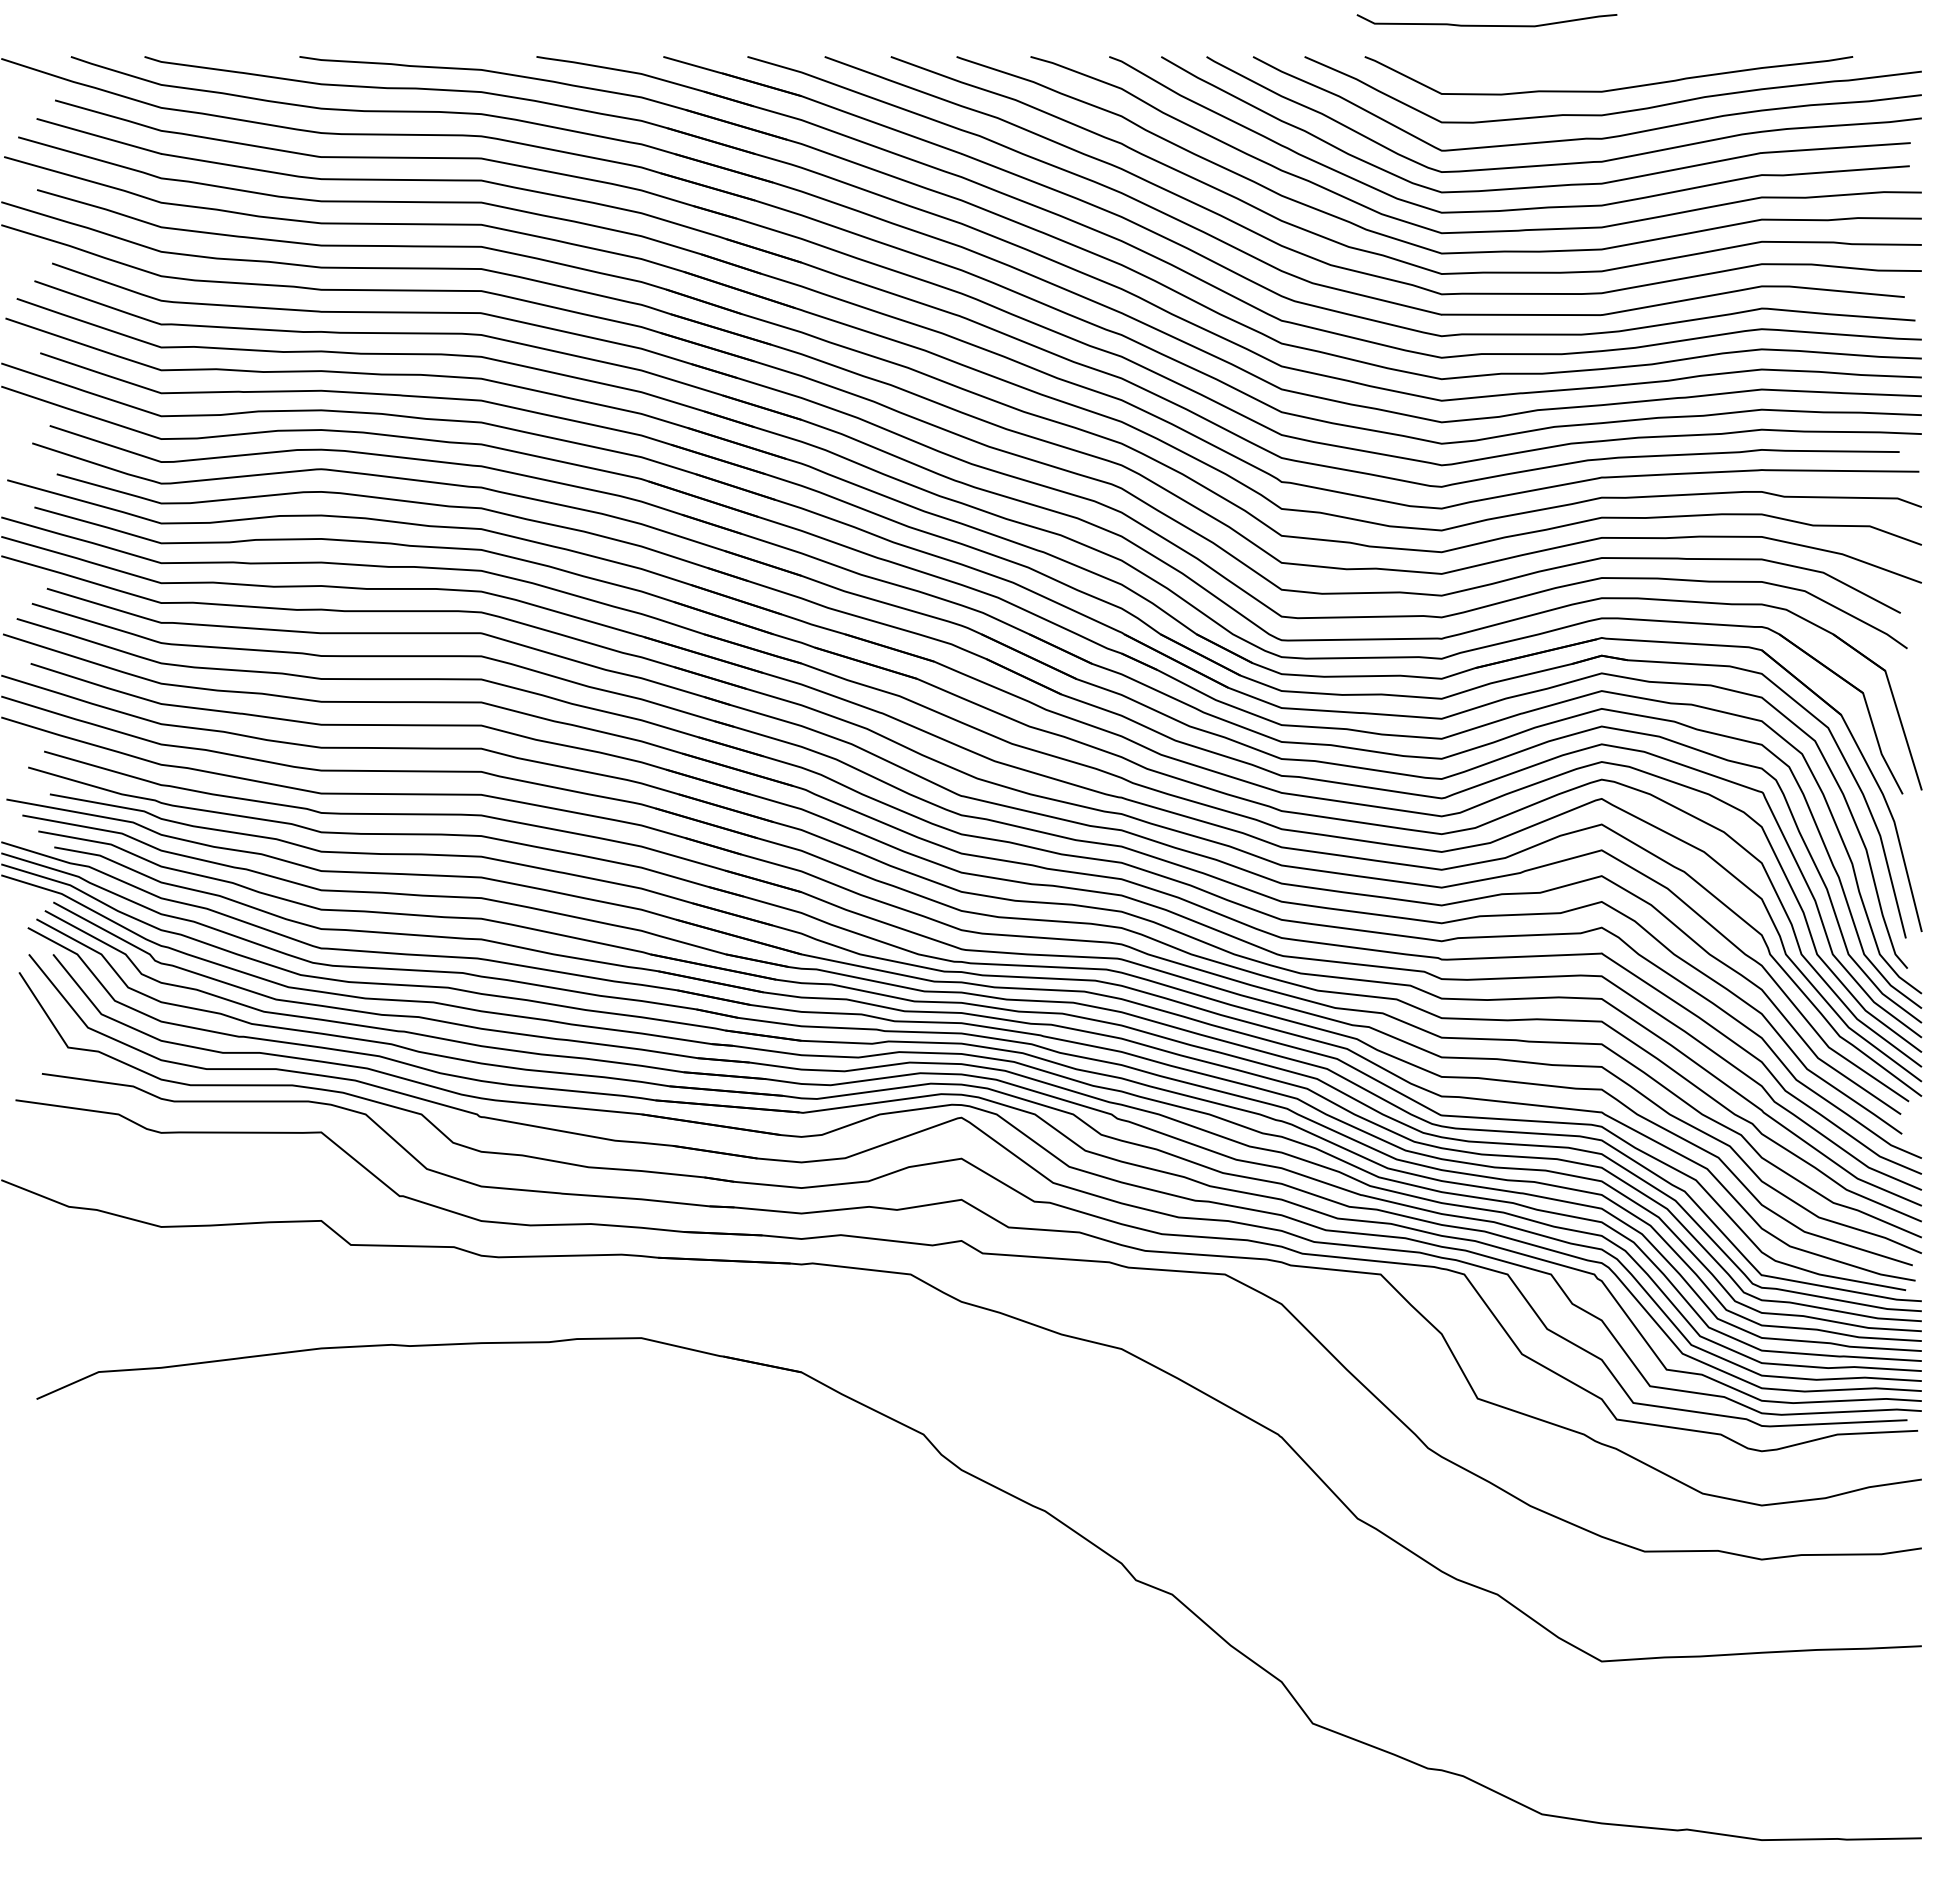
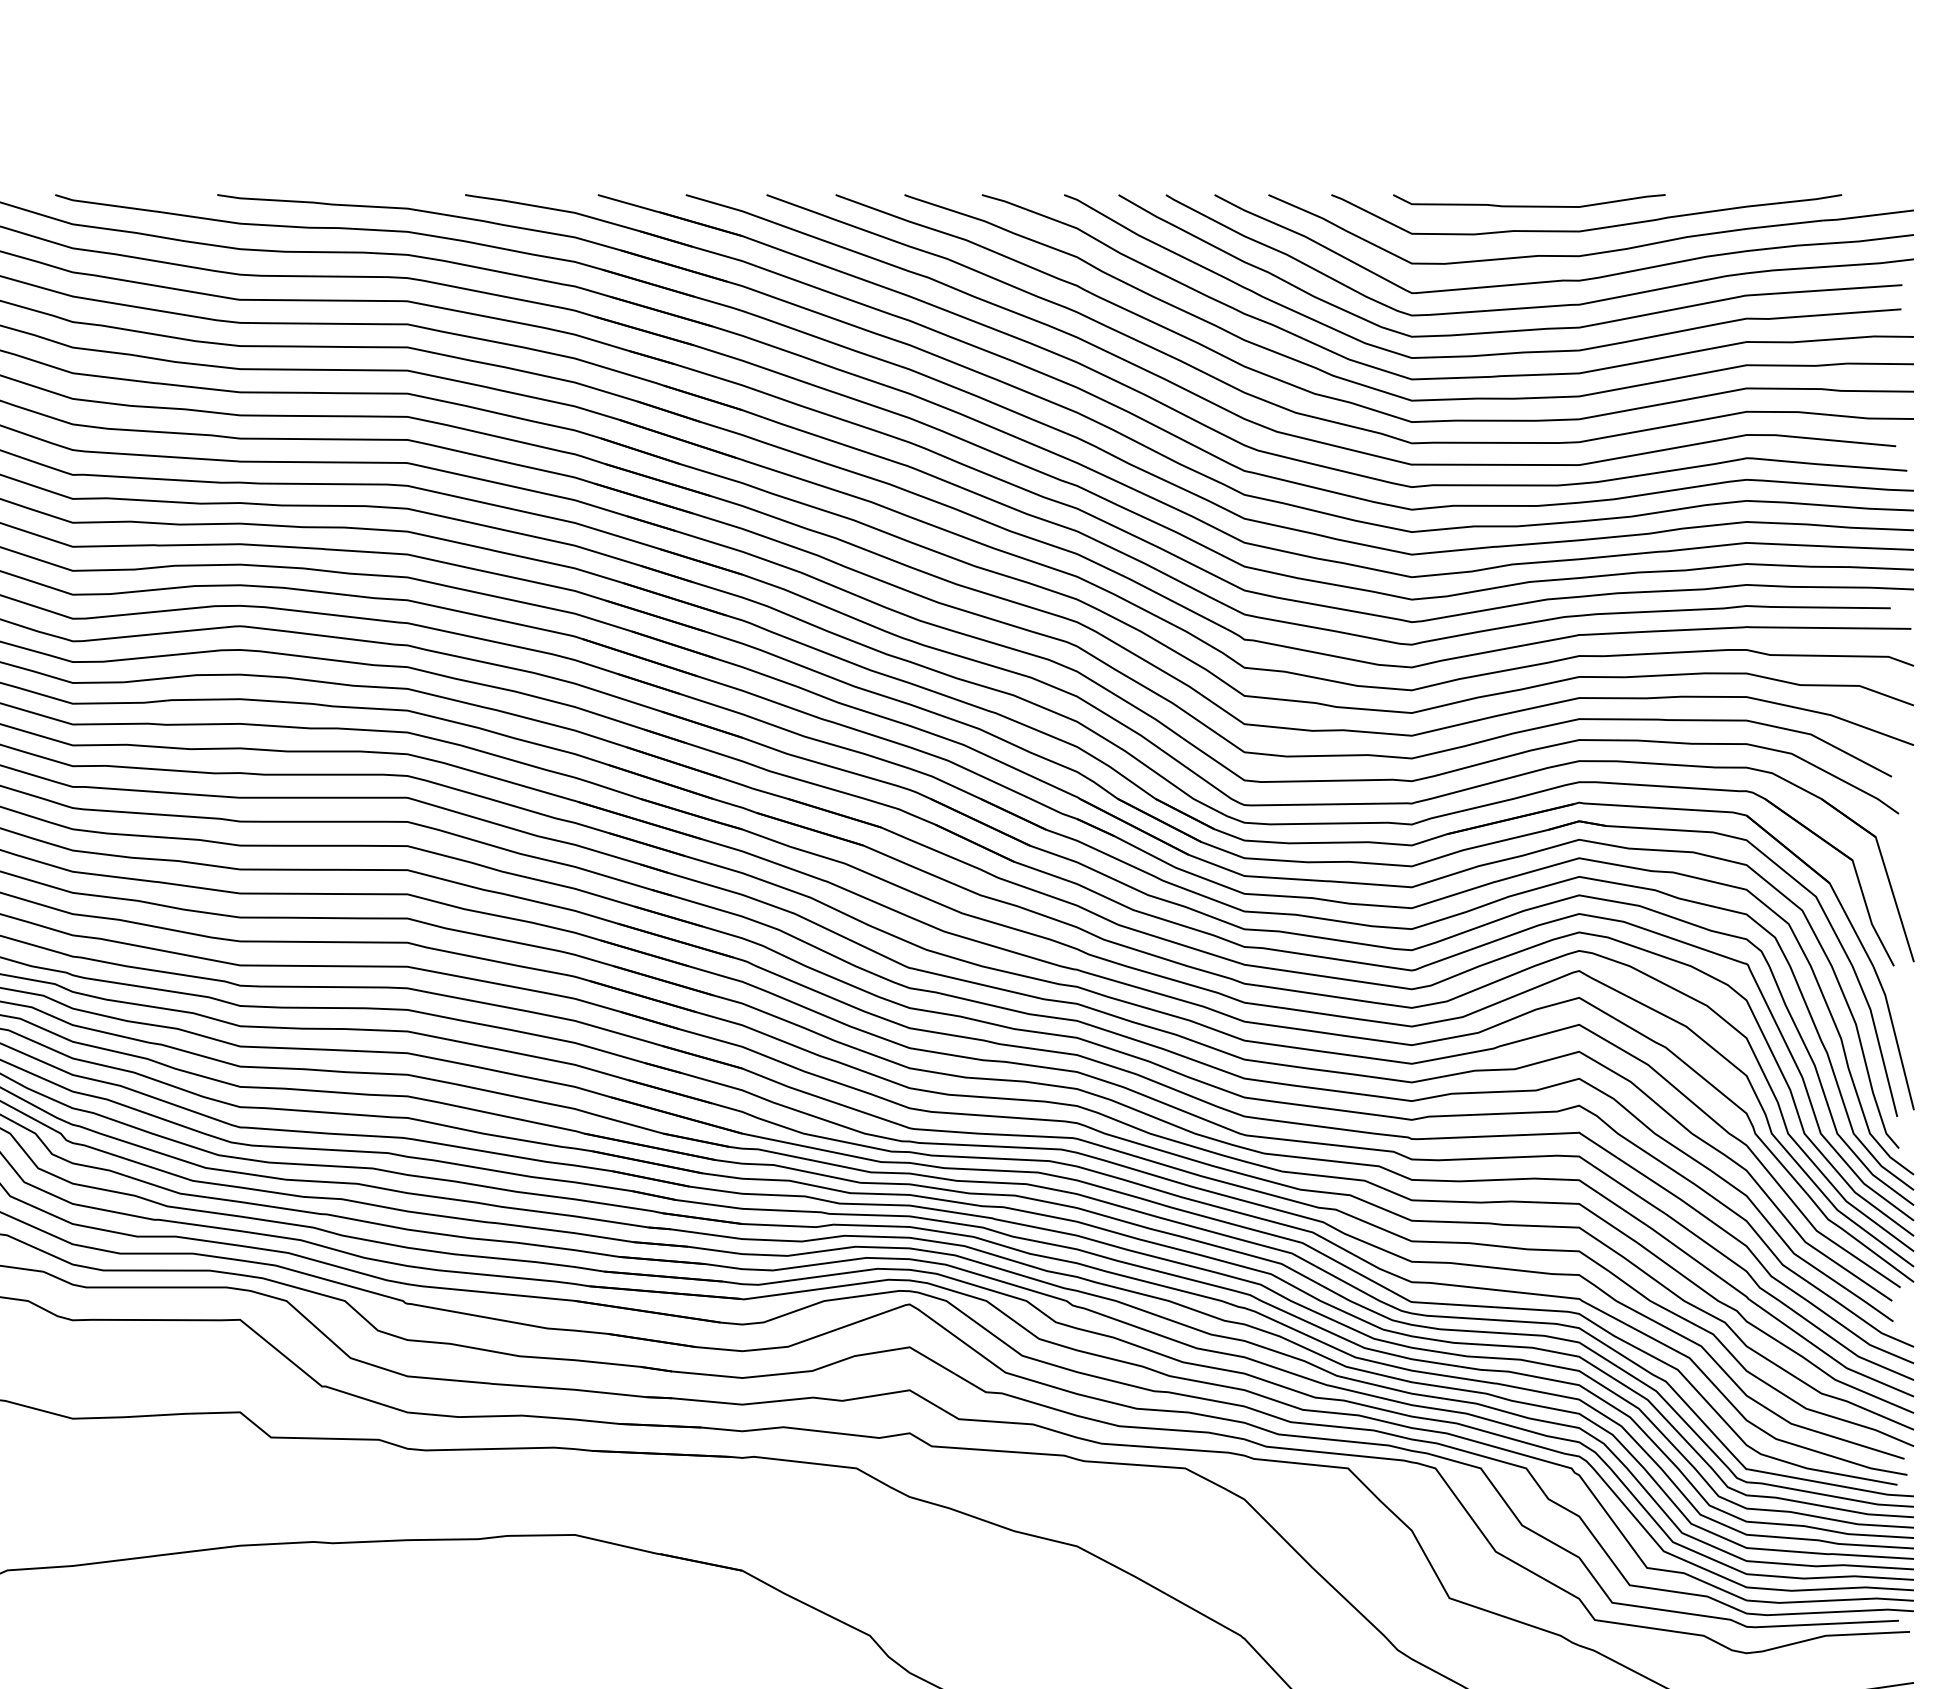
curve: (1486, 25) -> (1528, 206), moved

